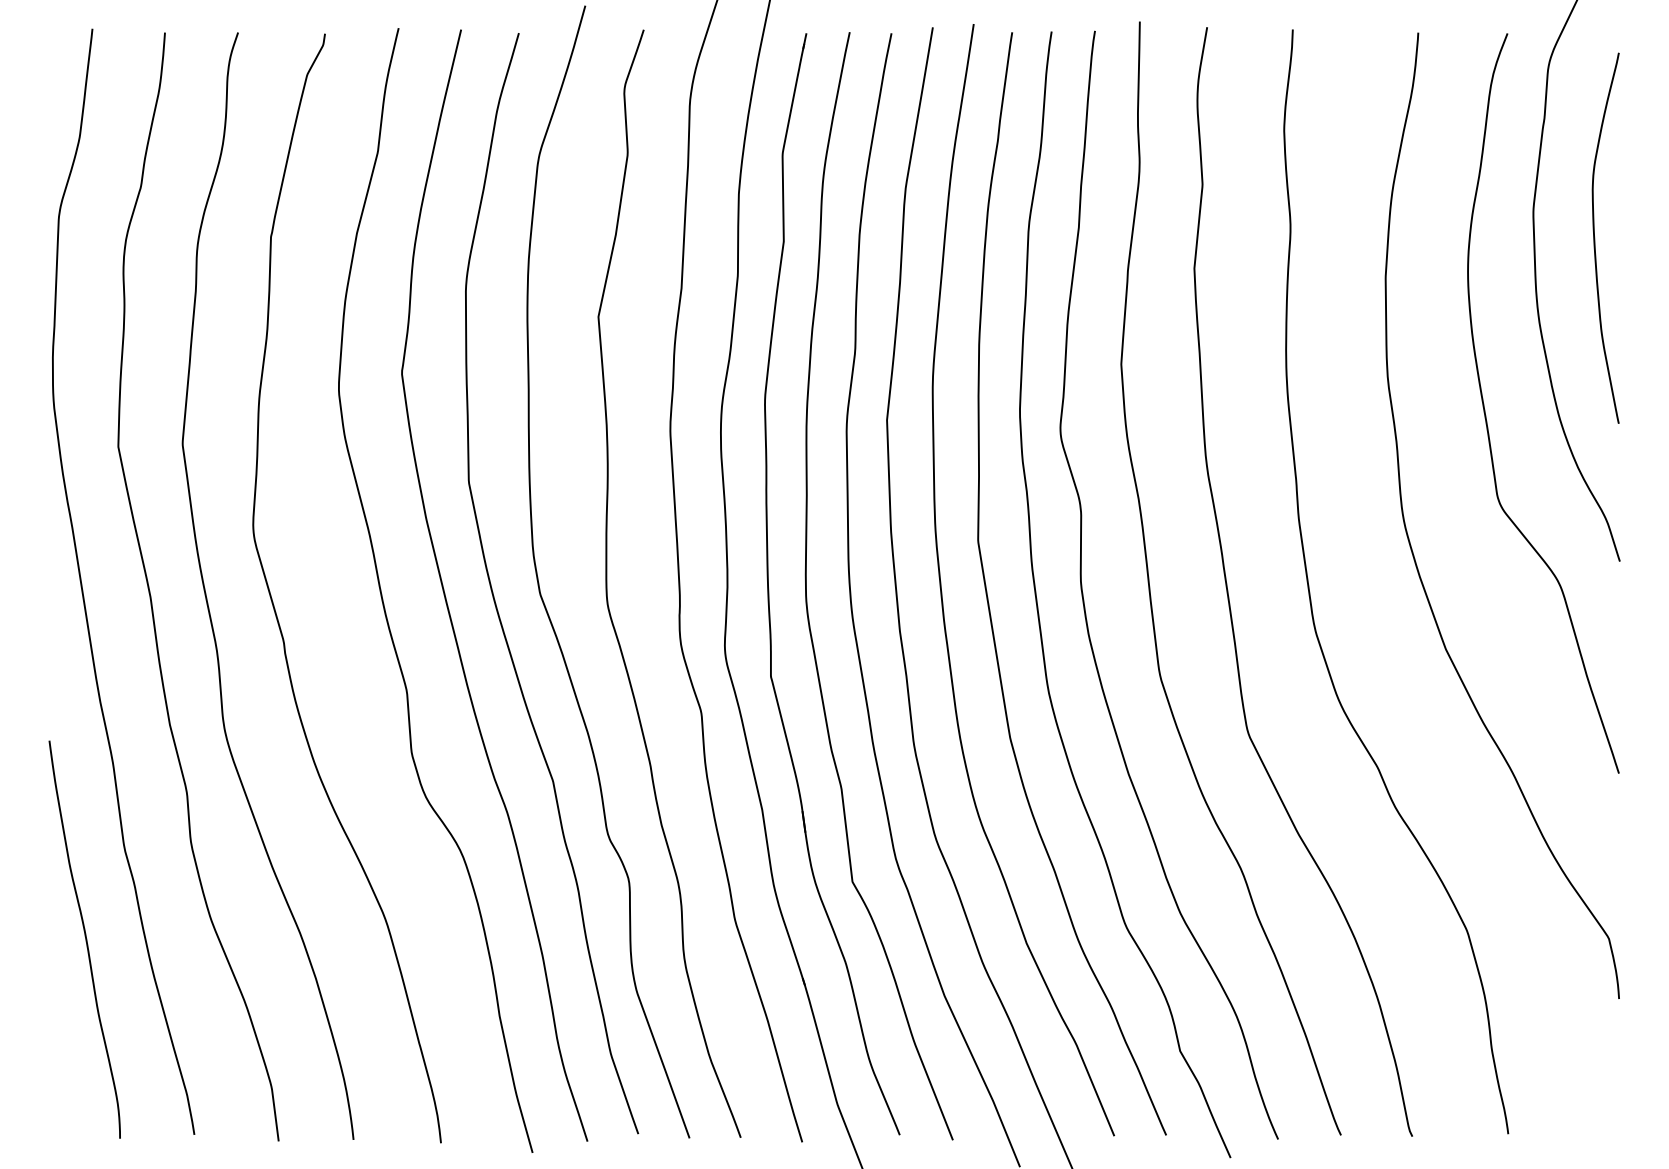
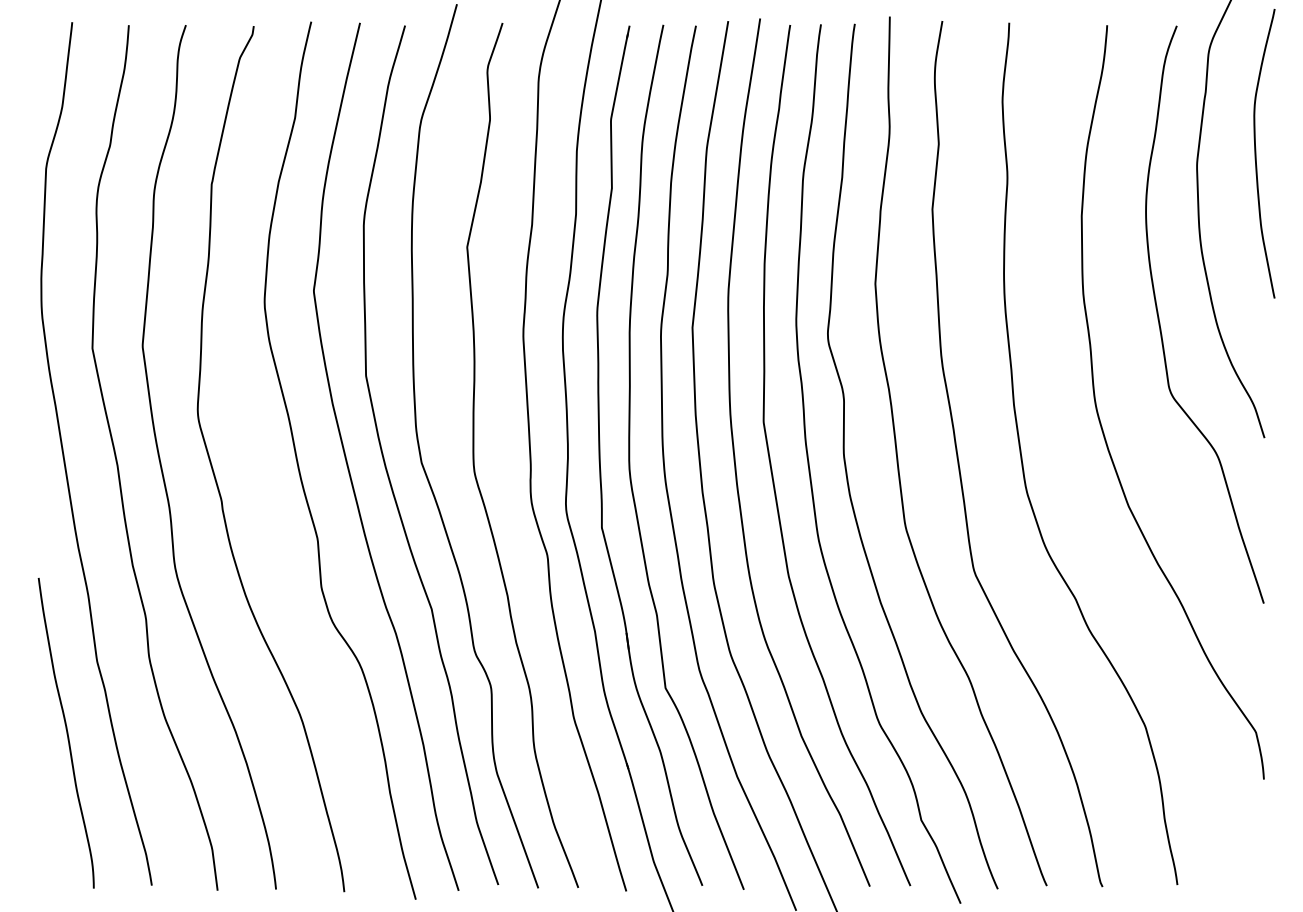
curve: (1595, 237) -> (1256, 153), moved

